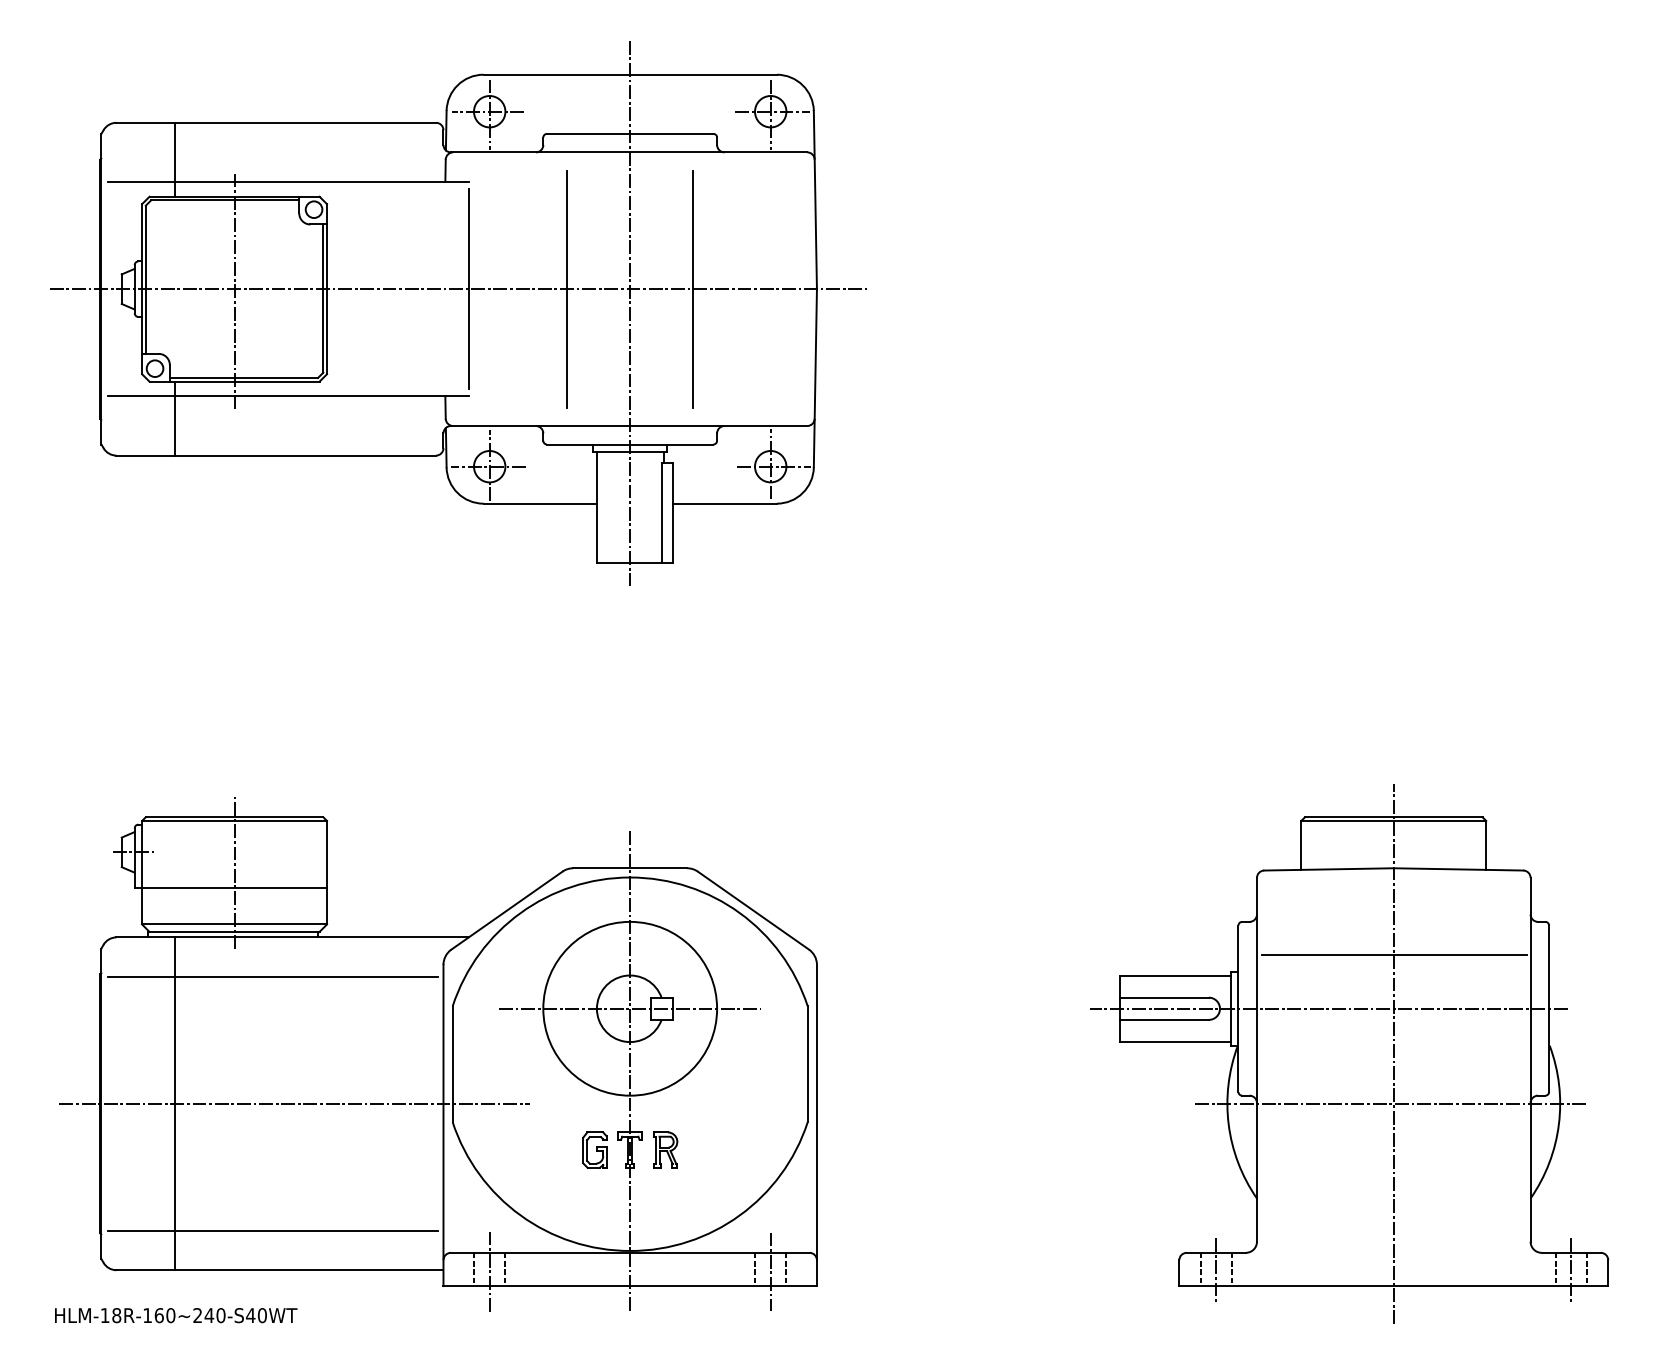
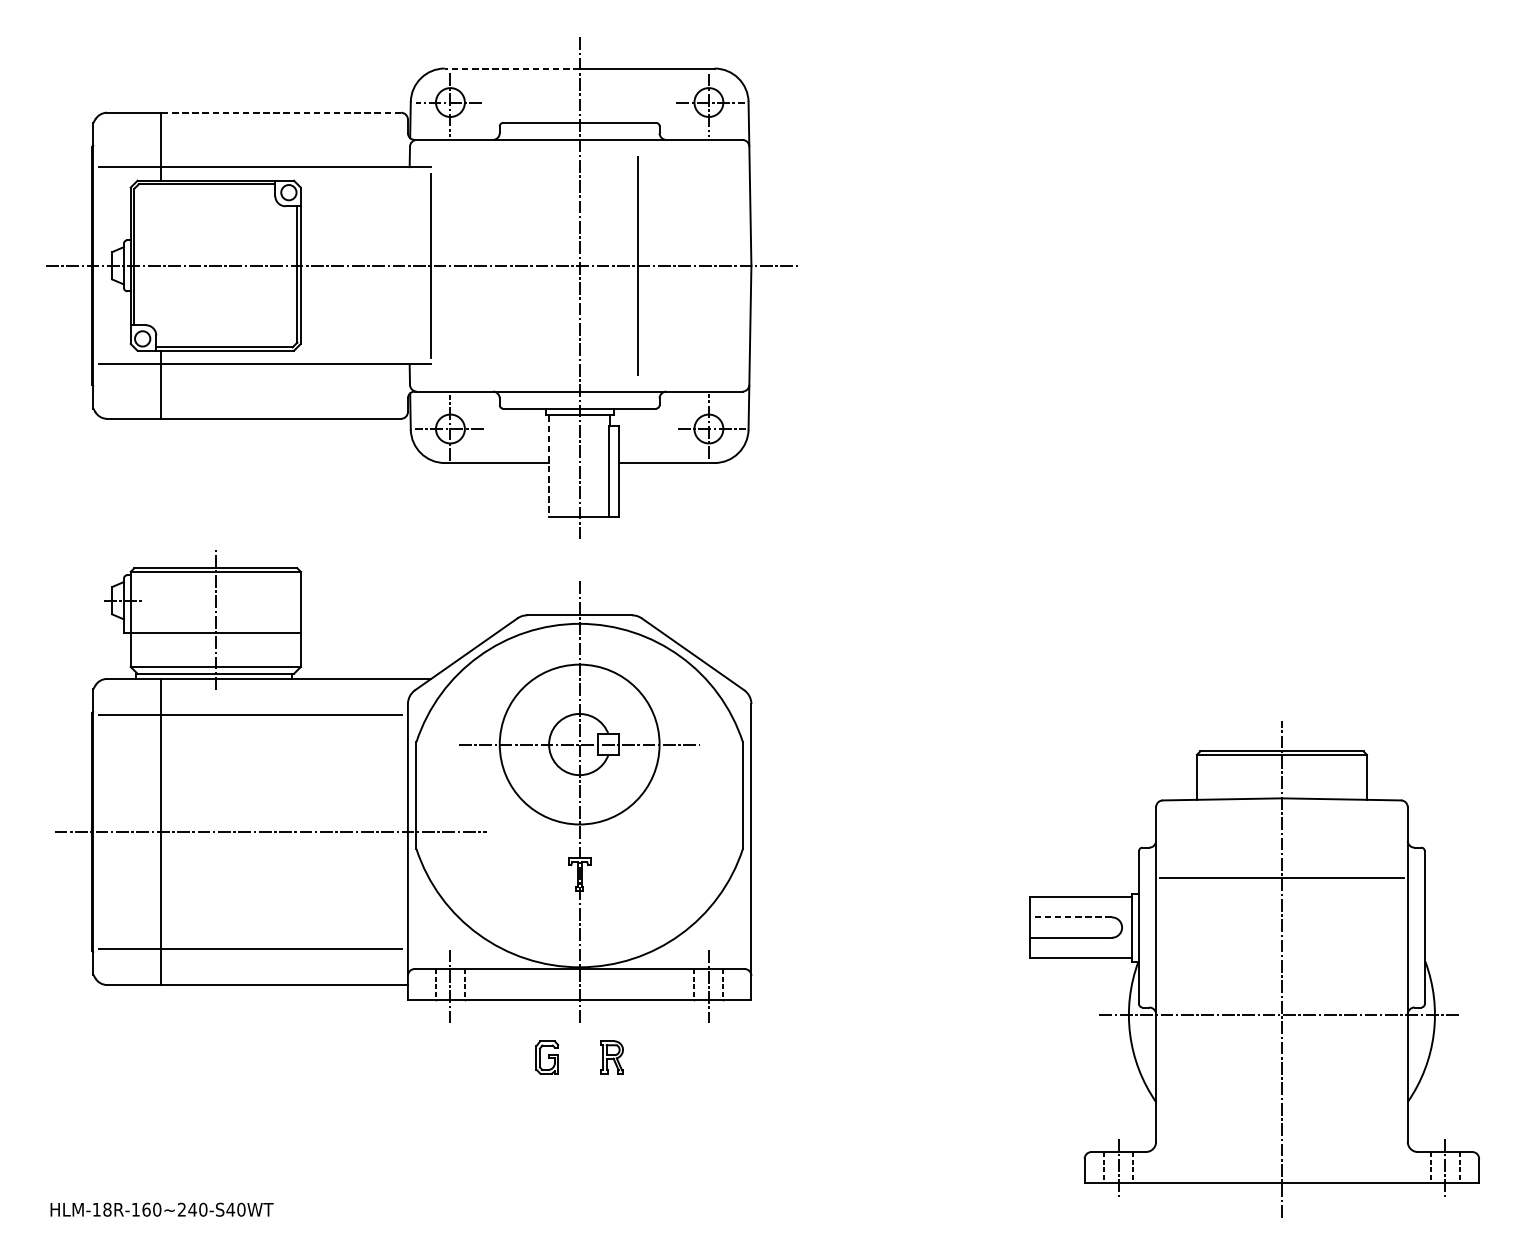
line: (556, 74) -> (511, 68), solid -> dashed
line: (305, 122) -> (281, 112), solid -> dashed
line: (567, 288) -> (521, 265), removed
line: (234, 290) -> (215, 266), removed
line: (596, 507) -> (548, 466), solid -> dashed
line: (1164, 997) -> (1071, 917), solid -> dashed
line: (1328, 1008) -> (1221, 927), removed
part: (438, 1054) -> (403, 786), moved

